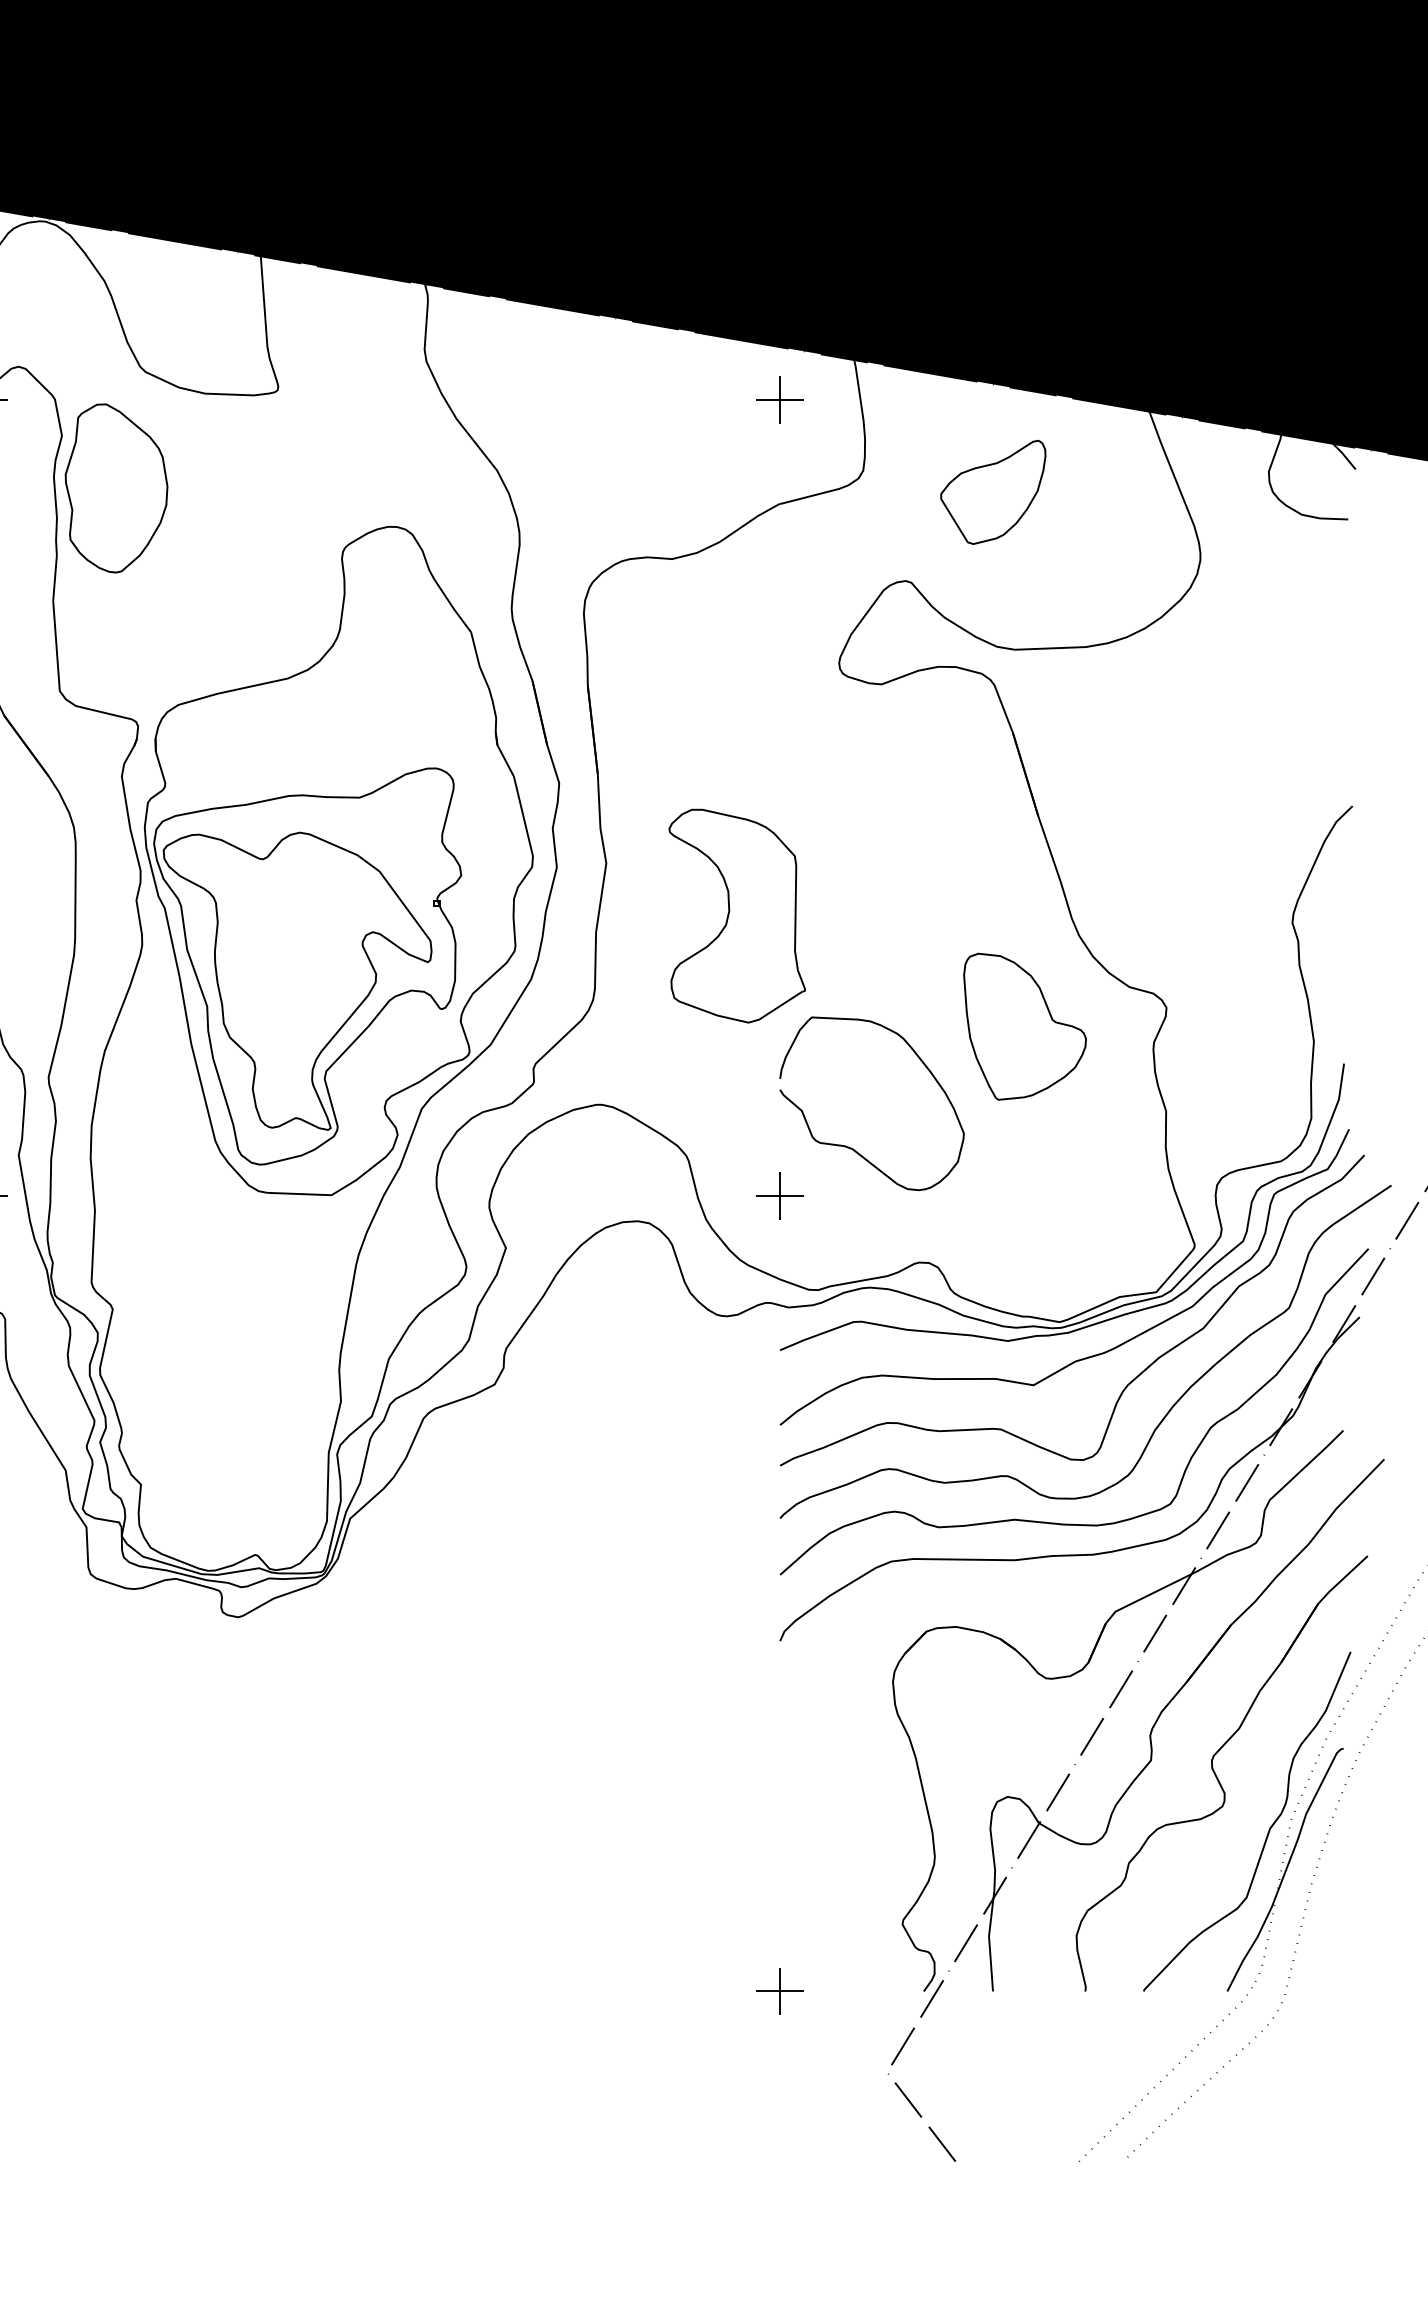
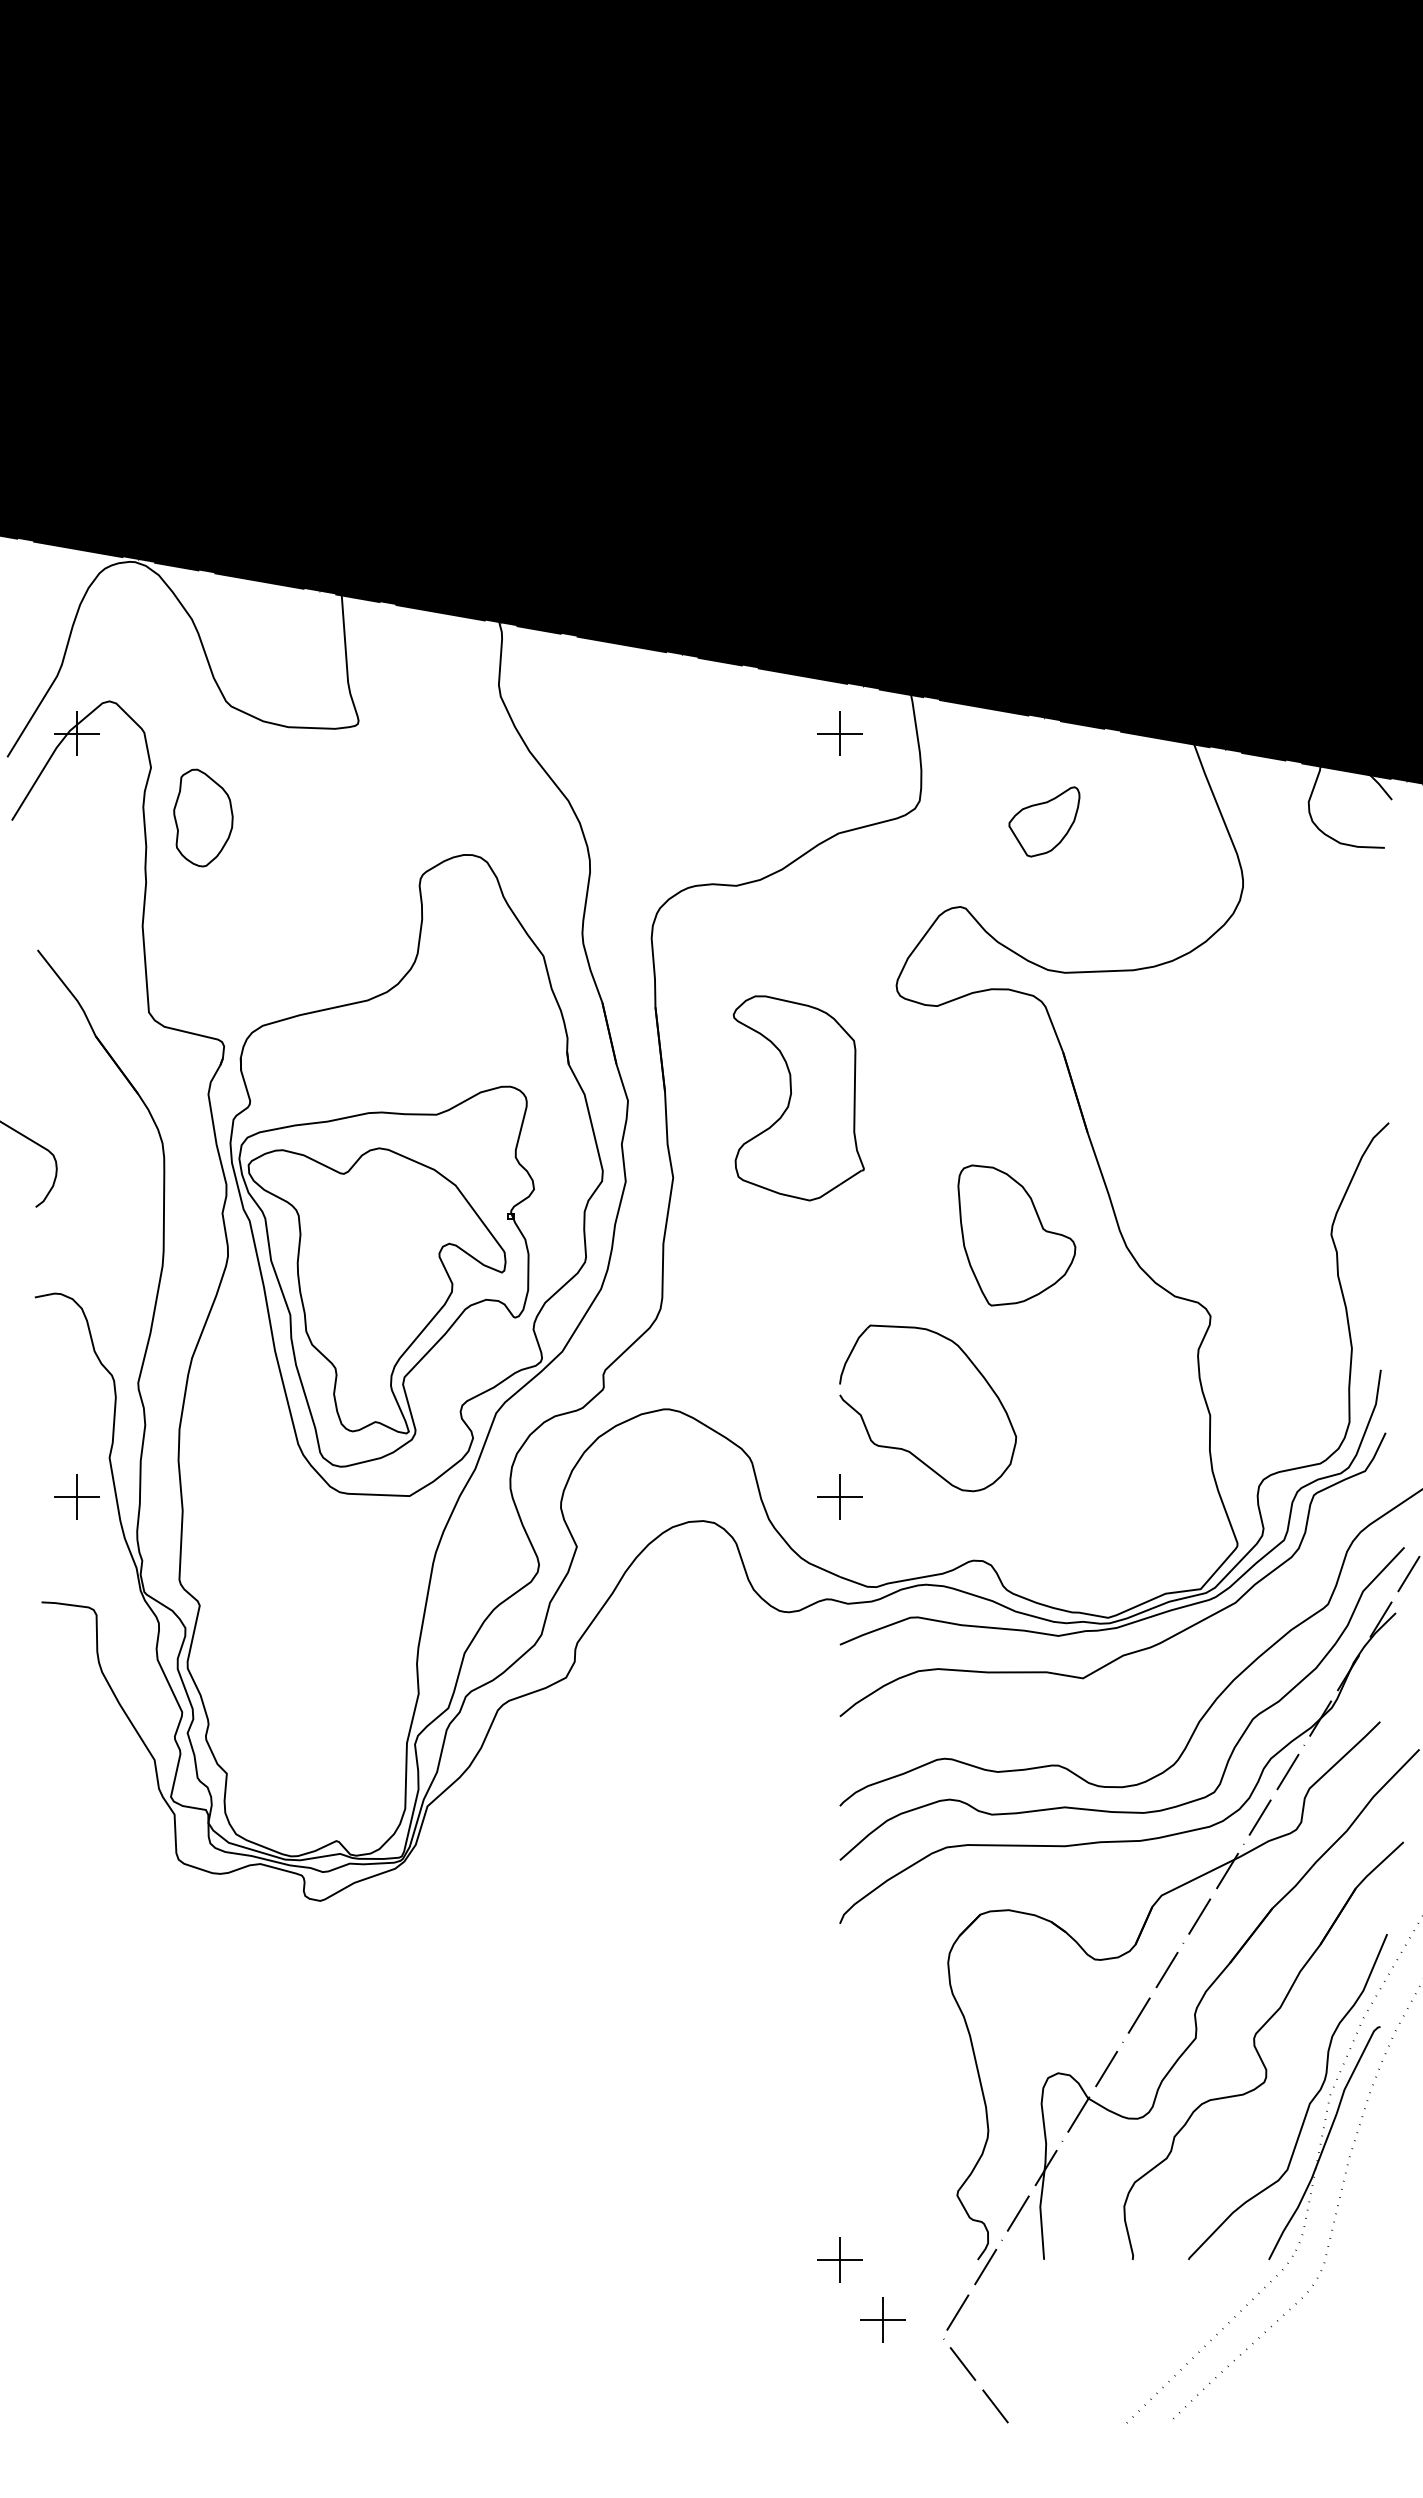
part: (116, 487) -> (203, 817), size x0.6
part: (993, 491) -> (1044, 821), size x0.7
part: (736, 916) -> (798, 1098), moved
part: (1024, 1026) -> (1016, 1235), moved
curve: (1135, 1377) -> (1180, 1670), removed
part: (824, 2053) -> (882, 2319), added

